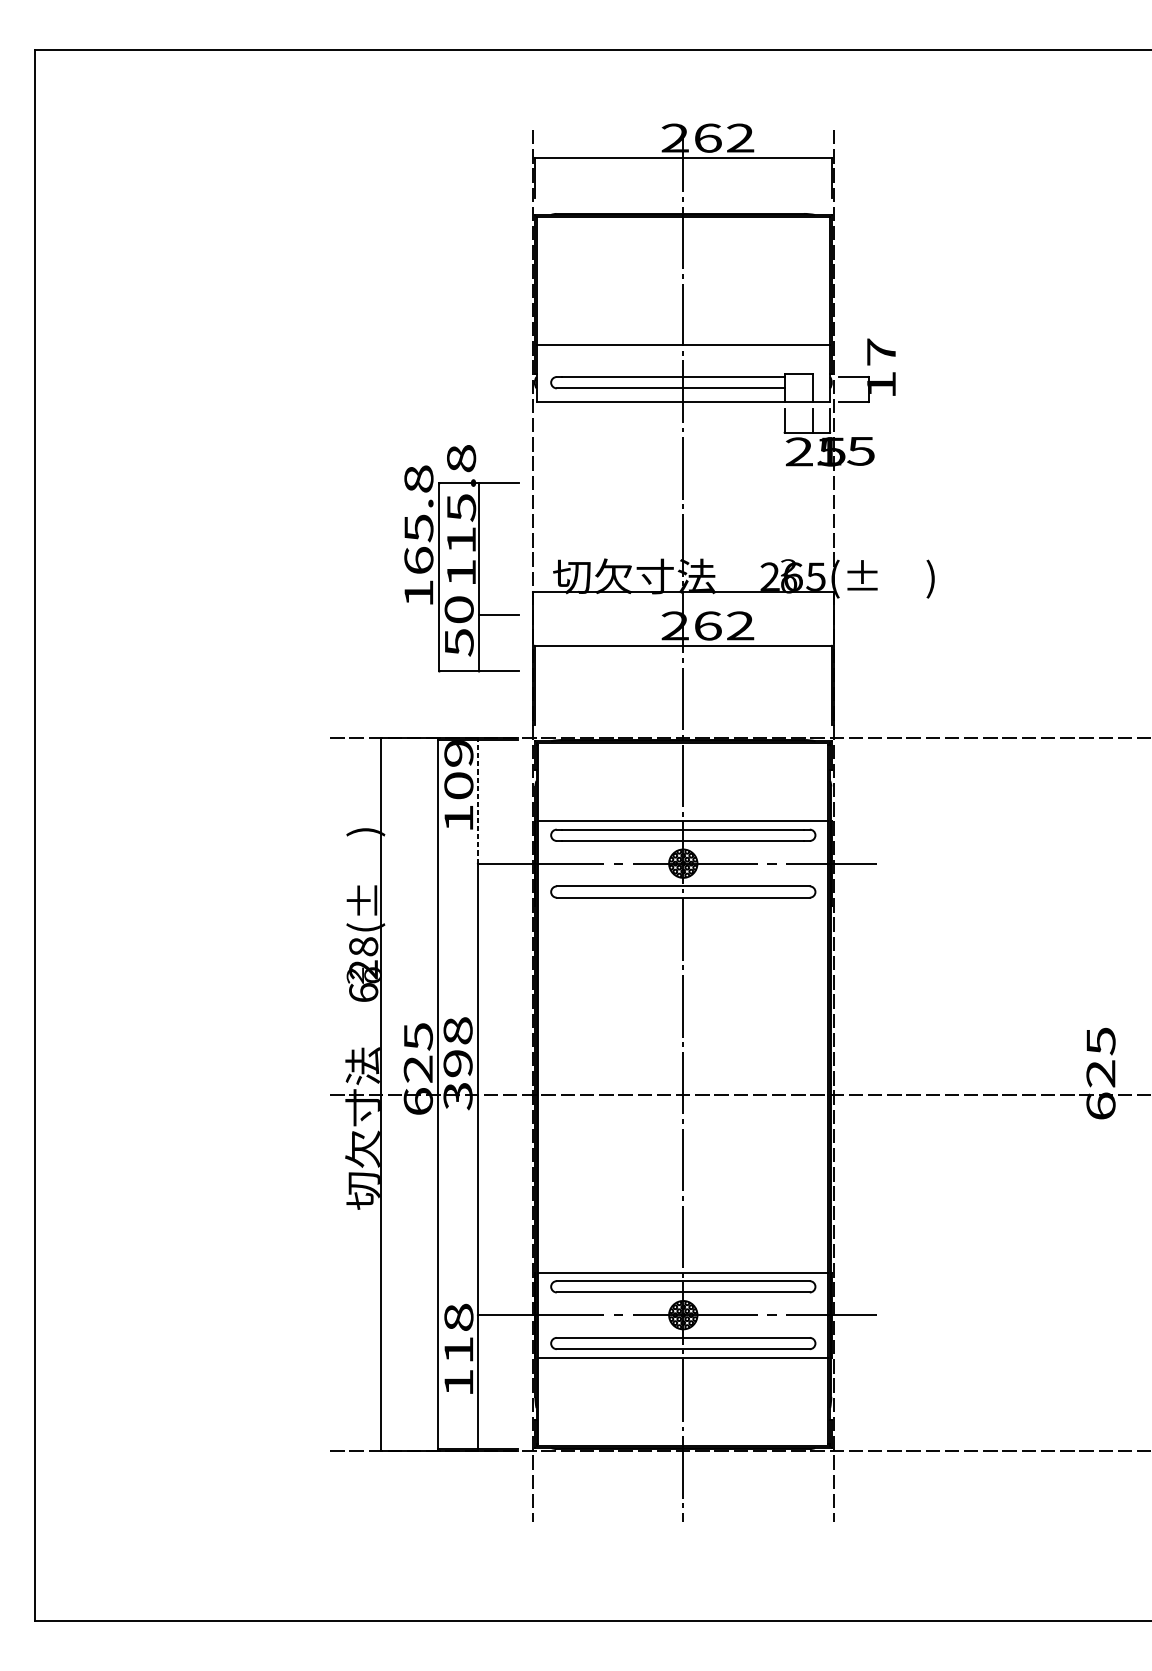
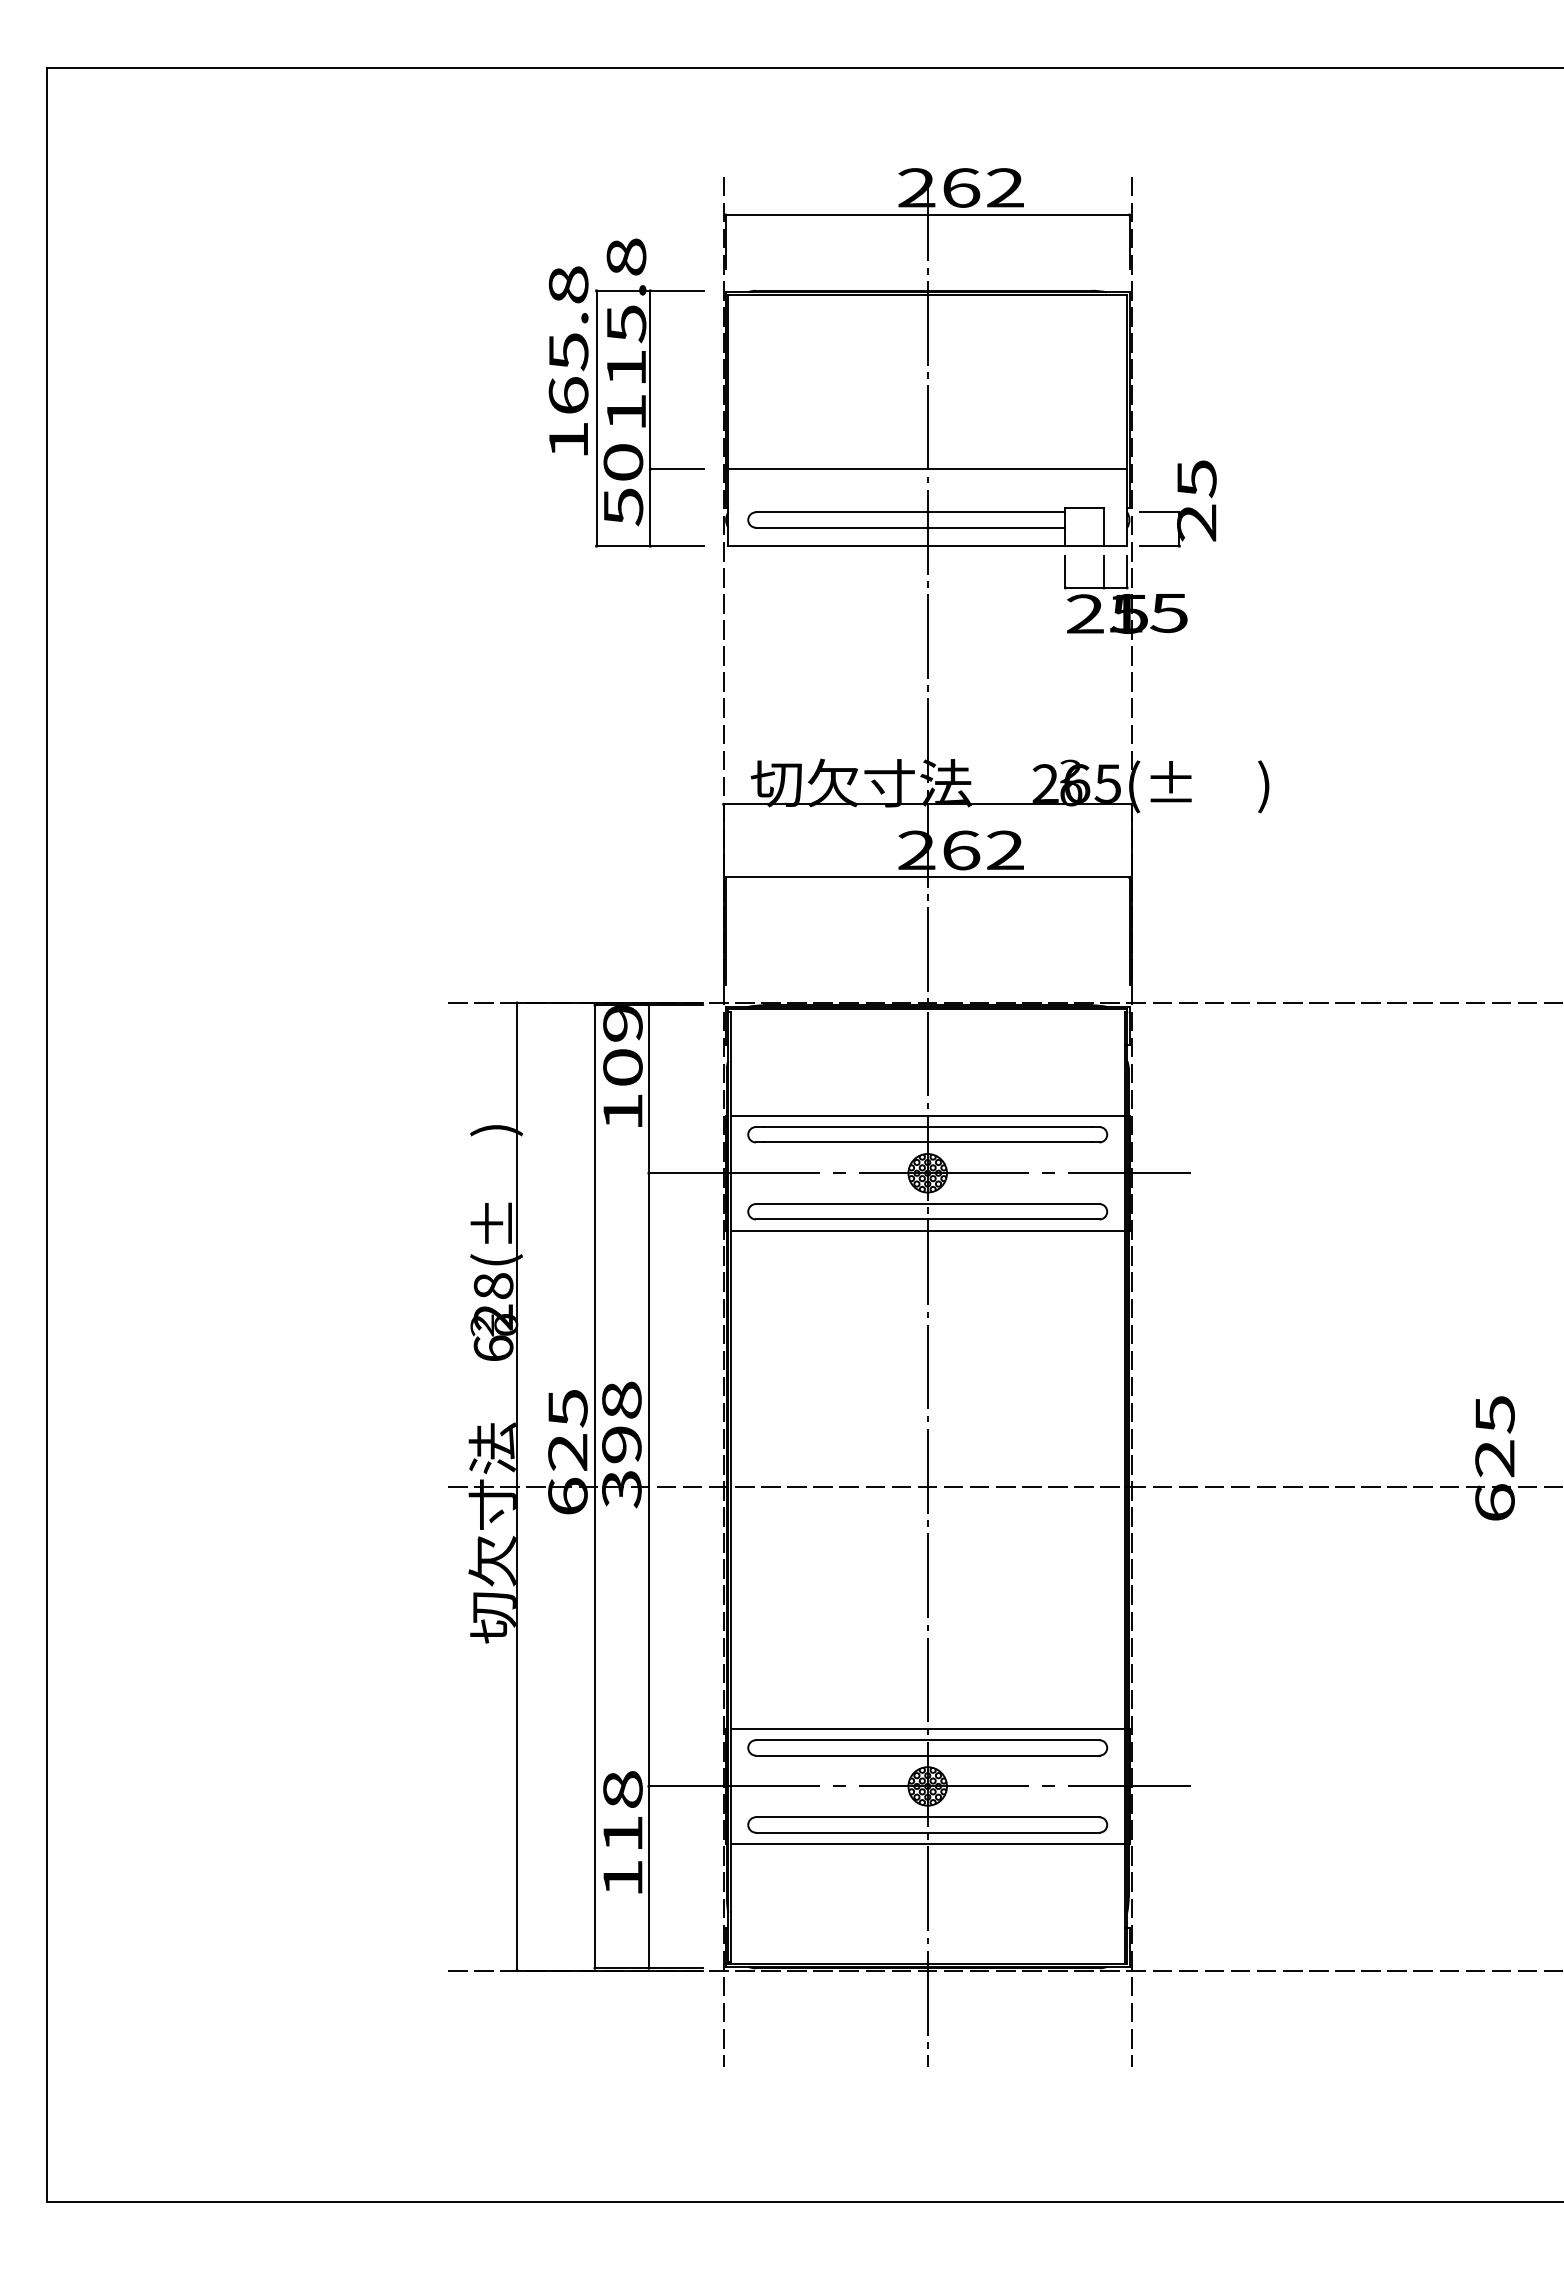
text: (881, 368) -> (1196, 500), 17 -> 25
part: (461, 558) -> (626, 392), moved
line: (477, 801) -> (648, 1089), dashed -> solid
line: (683, 906) -> (927, 1231), added

